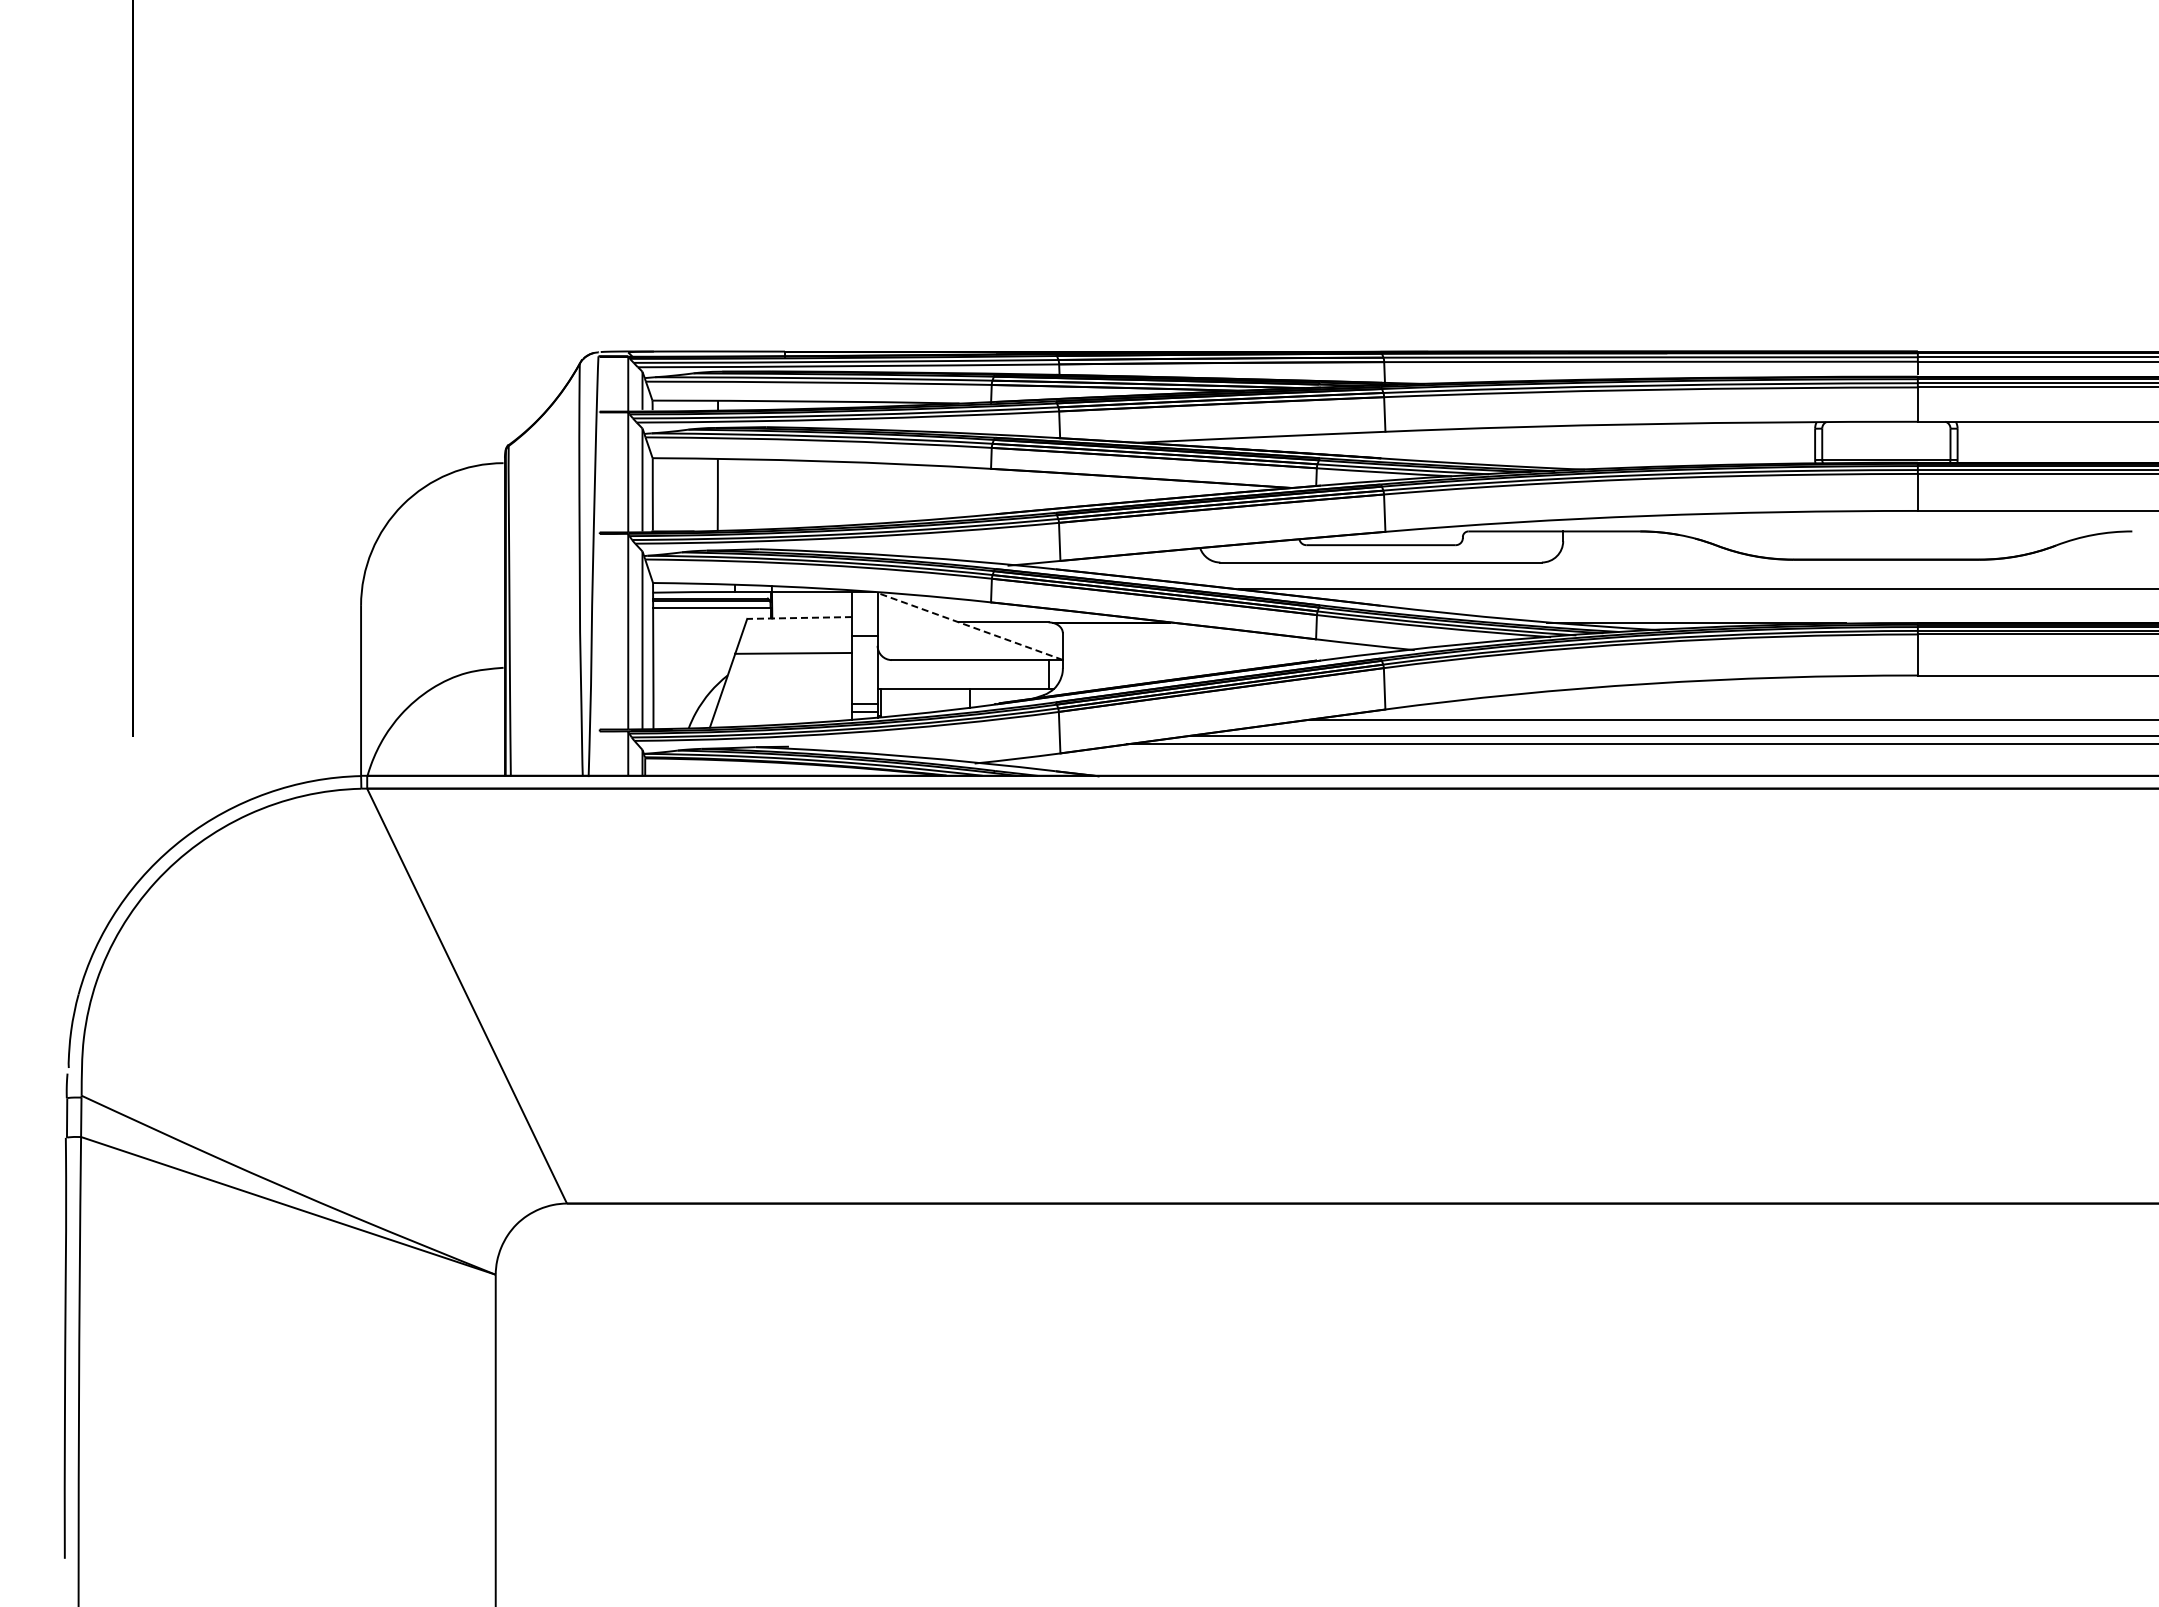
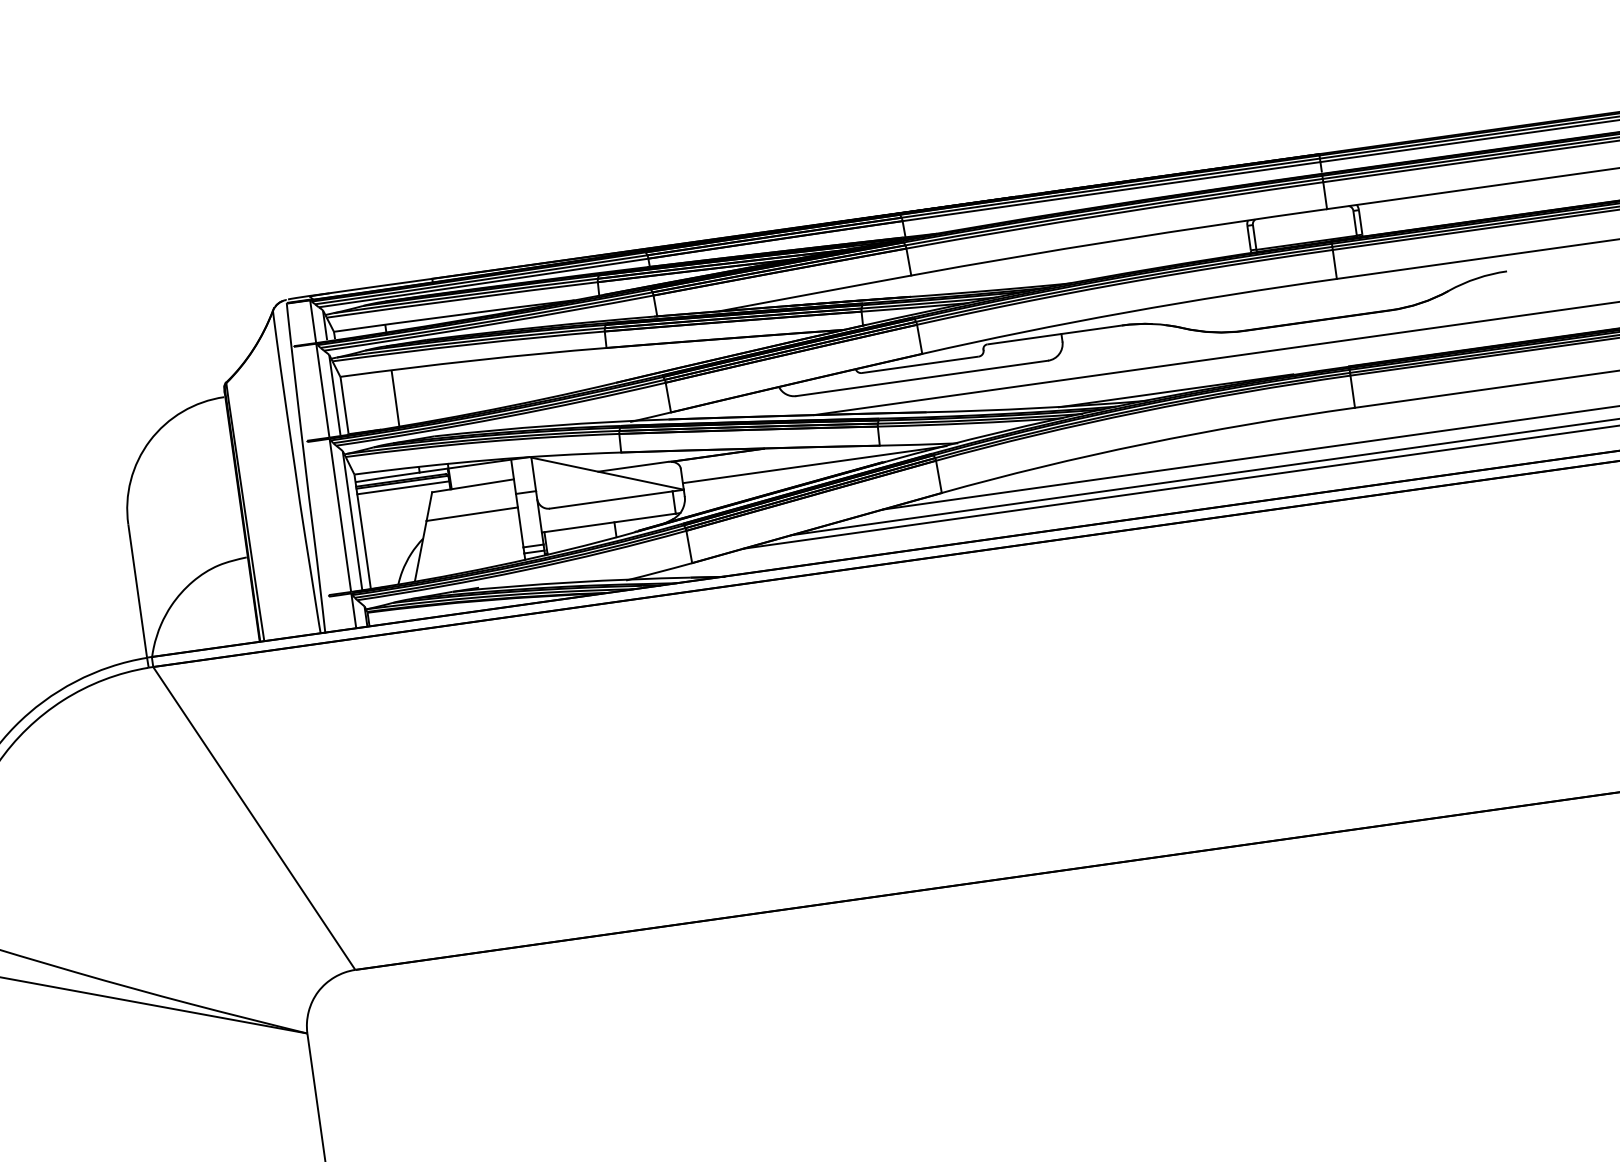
line: (799, 618) -> (473, 486), dashed -> solid
line: (969, 626) -> (607, 473), dashed -> solid
line: (1231, 651) -> (814, 464), added

